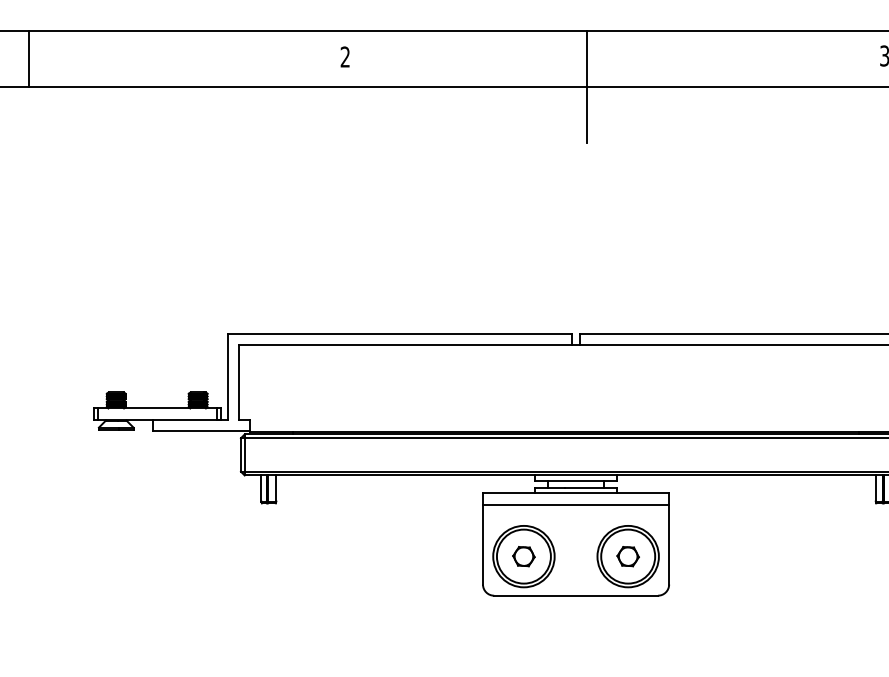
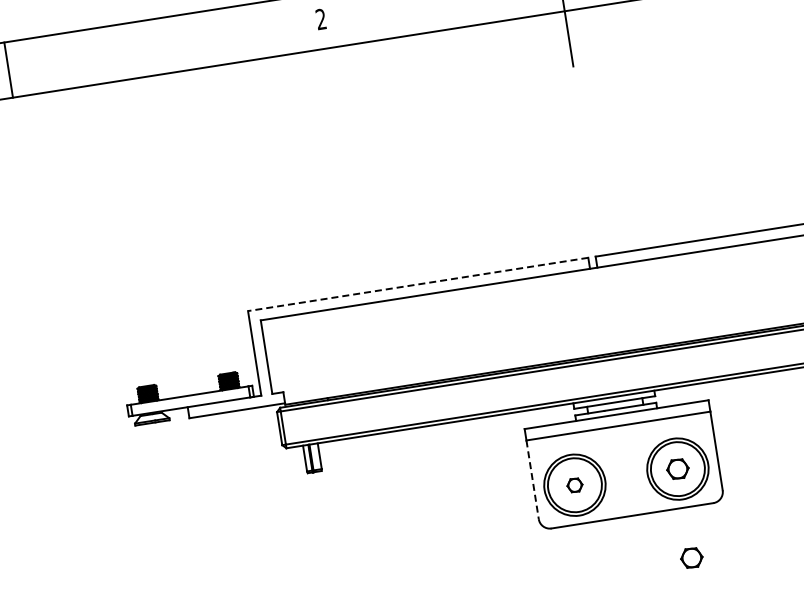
line: (399, 333) -> (417, 284), solid -> dashed
line: (482, 544) -> (532, 479), solid -> dashed
part: (523, 556) -> (574, 485), size x0.7
part: (627, 646) -> (691, 558), added

